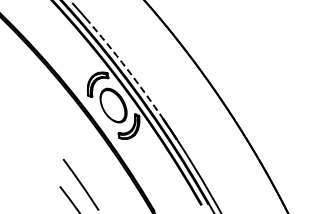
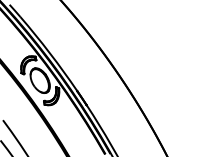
arc: (126, 68) -> (49, 53), dashed -> solid

